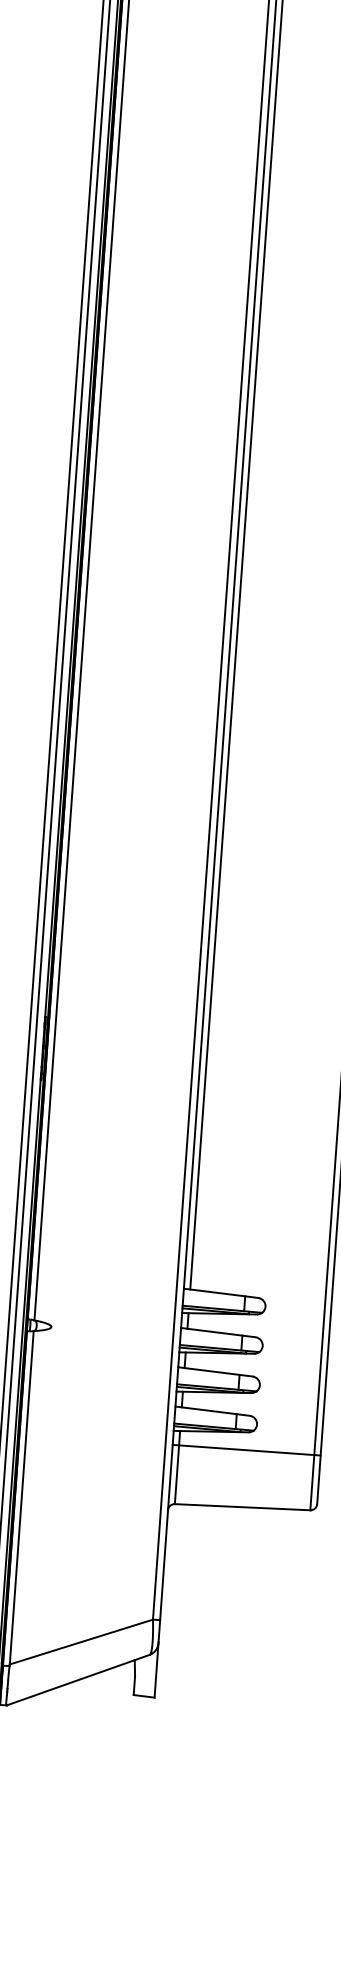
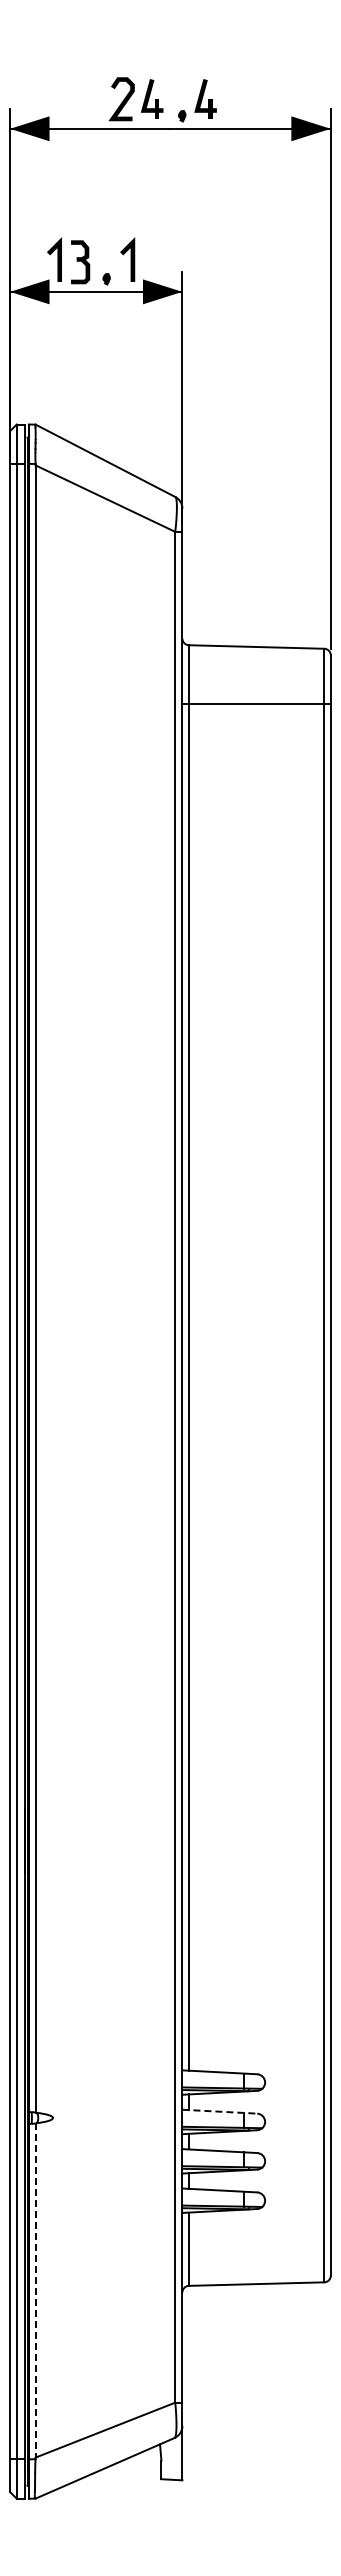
line: (218, 1332) -> (220, 2111), solid -> dashed
line: (246, 1449) -> (256, 2226), removed
line: (21, 1497) -> (35, 2290), solid -> dashed

